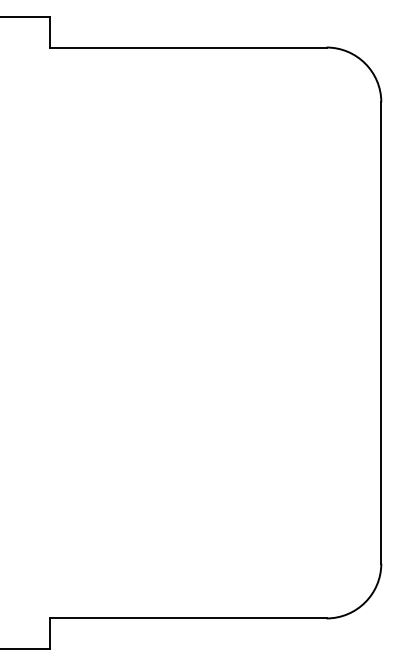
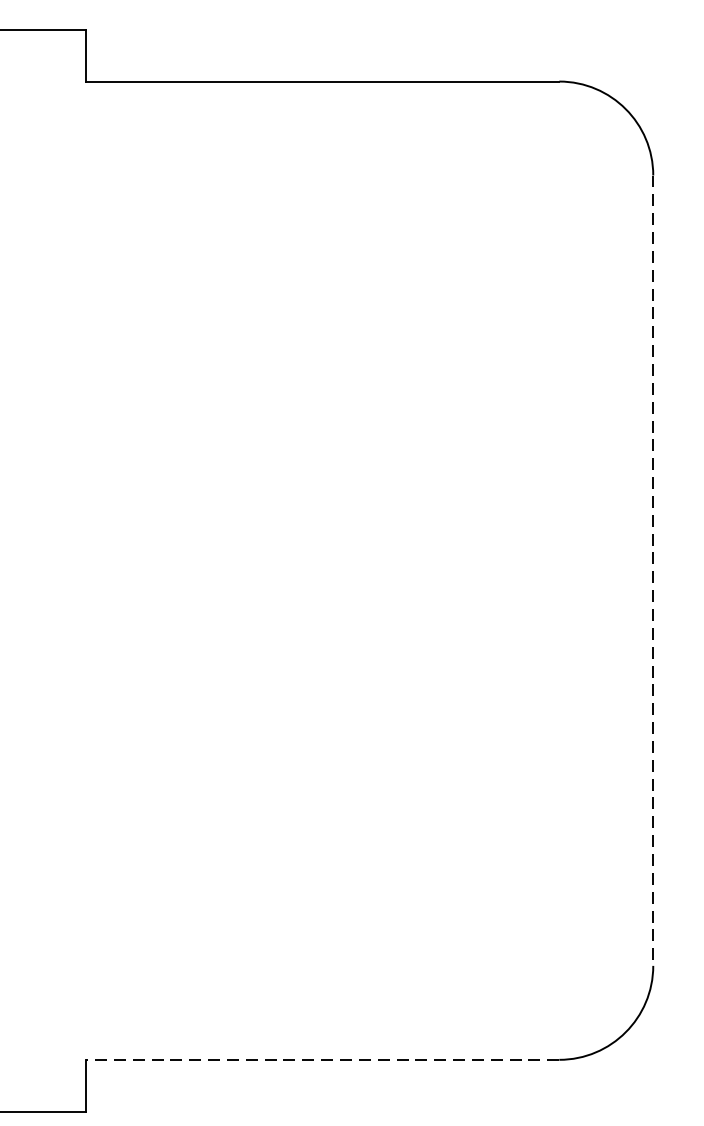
line: (381, 332) -> (653, 569), solid -> dashed
line: (187, 618) -> (321, 1059), solid -> dashed

